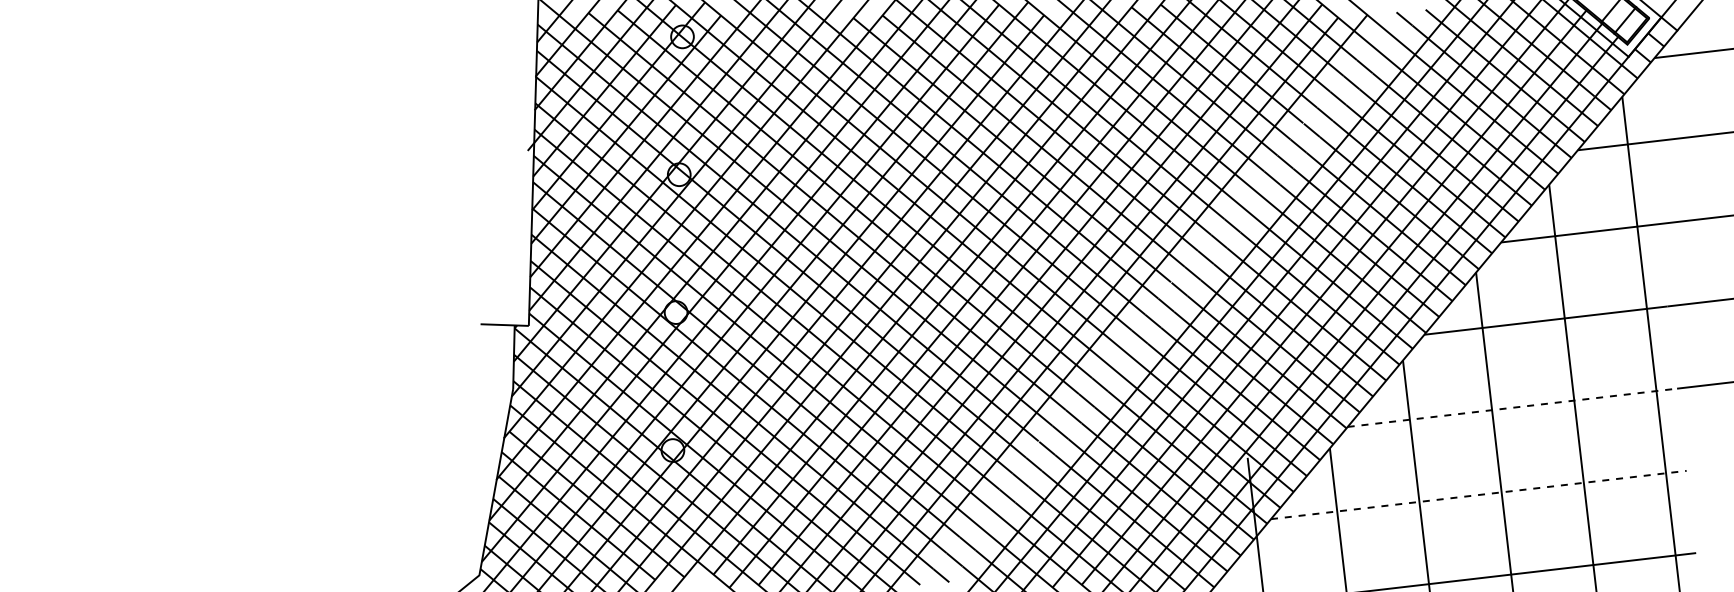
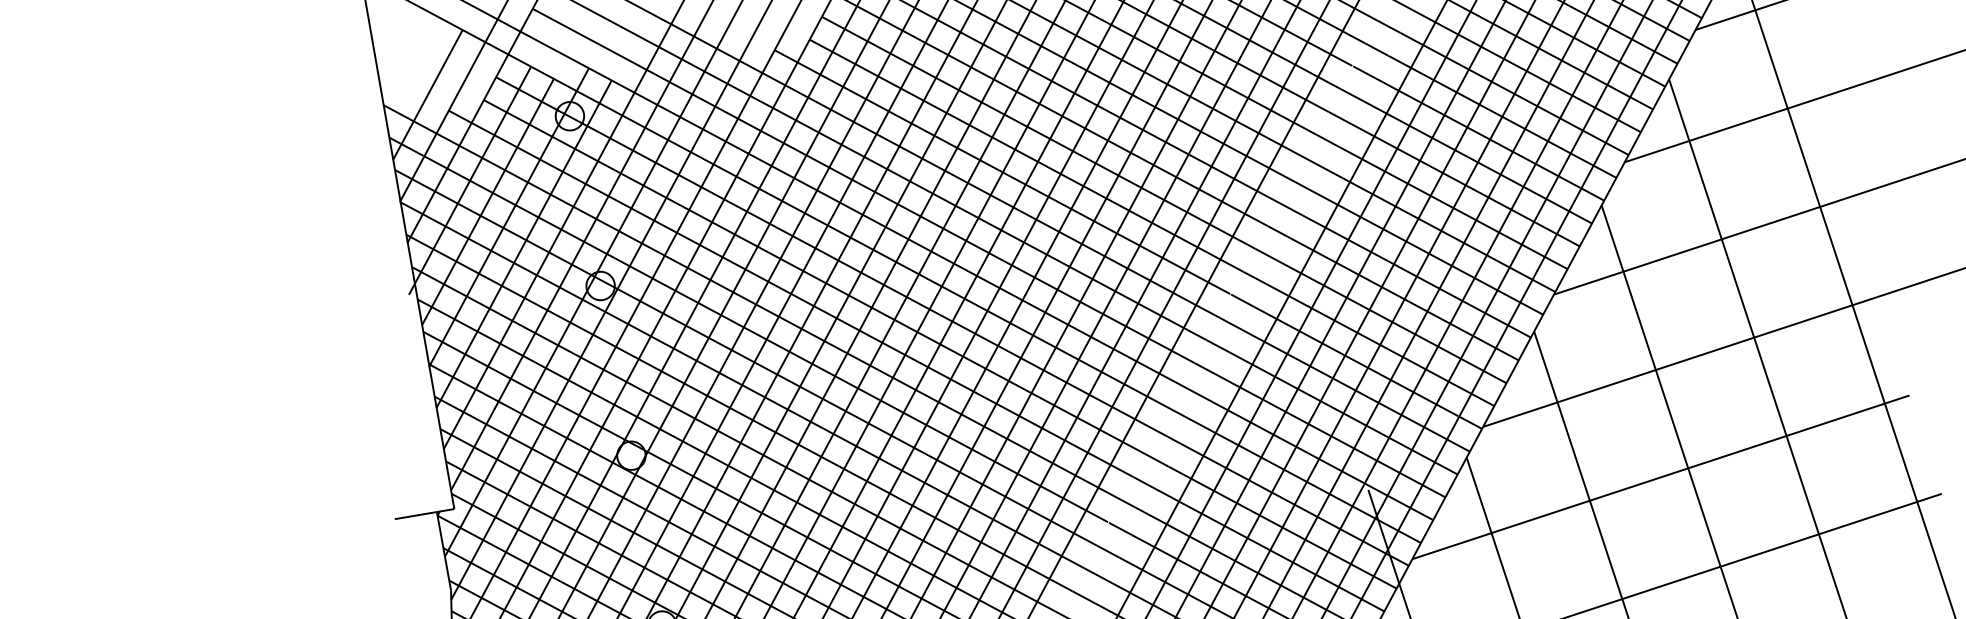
line: (1512, 407) -> (1680, 361), dashed -> solid
line: (1479, 494) -> (1661, 476), dashed -> solid

